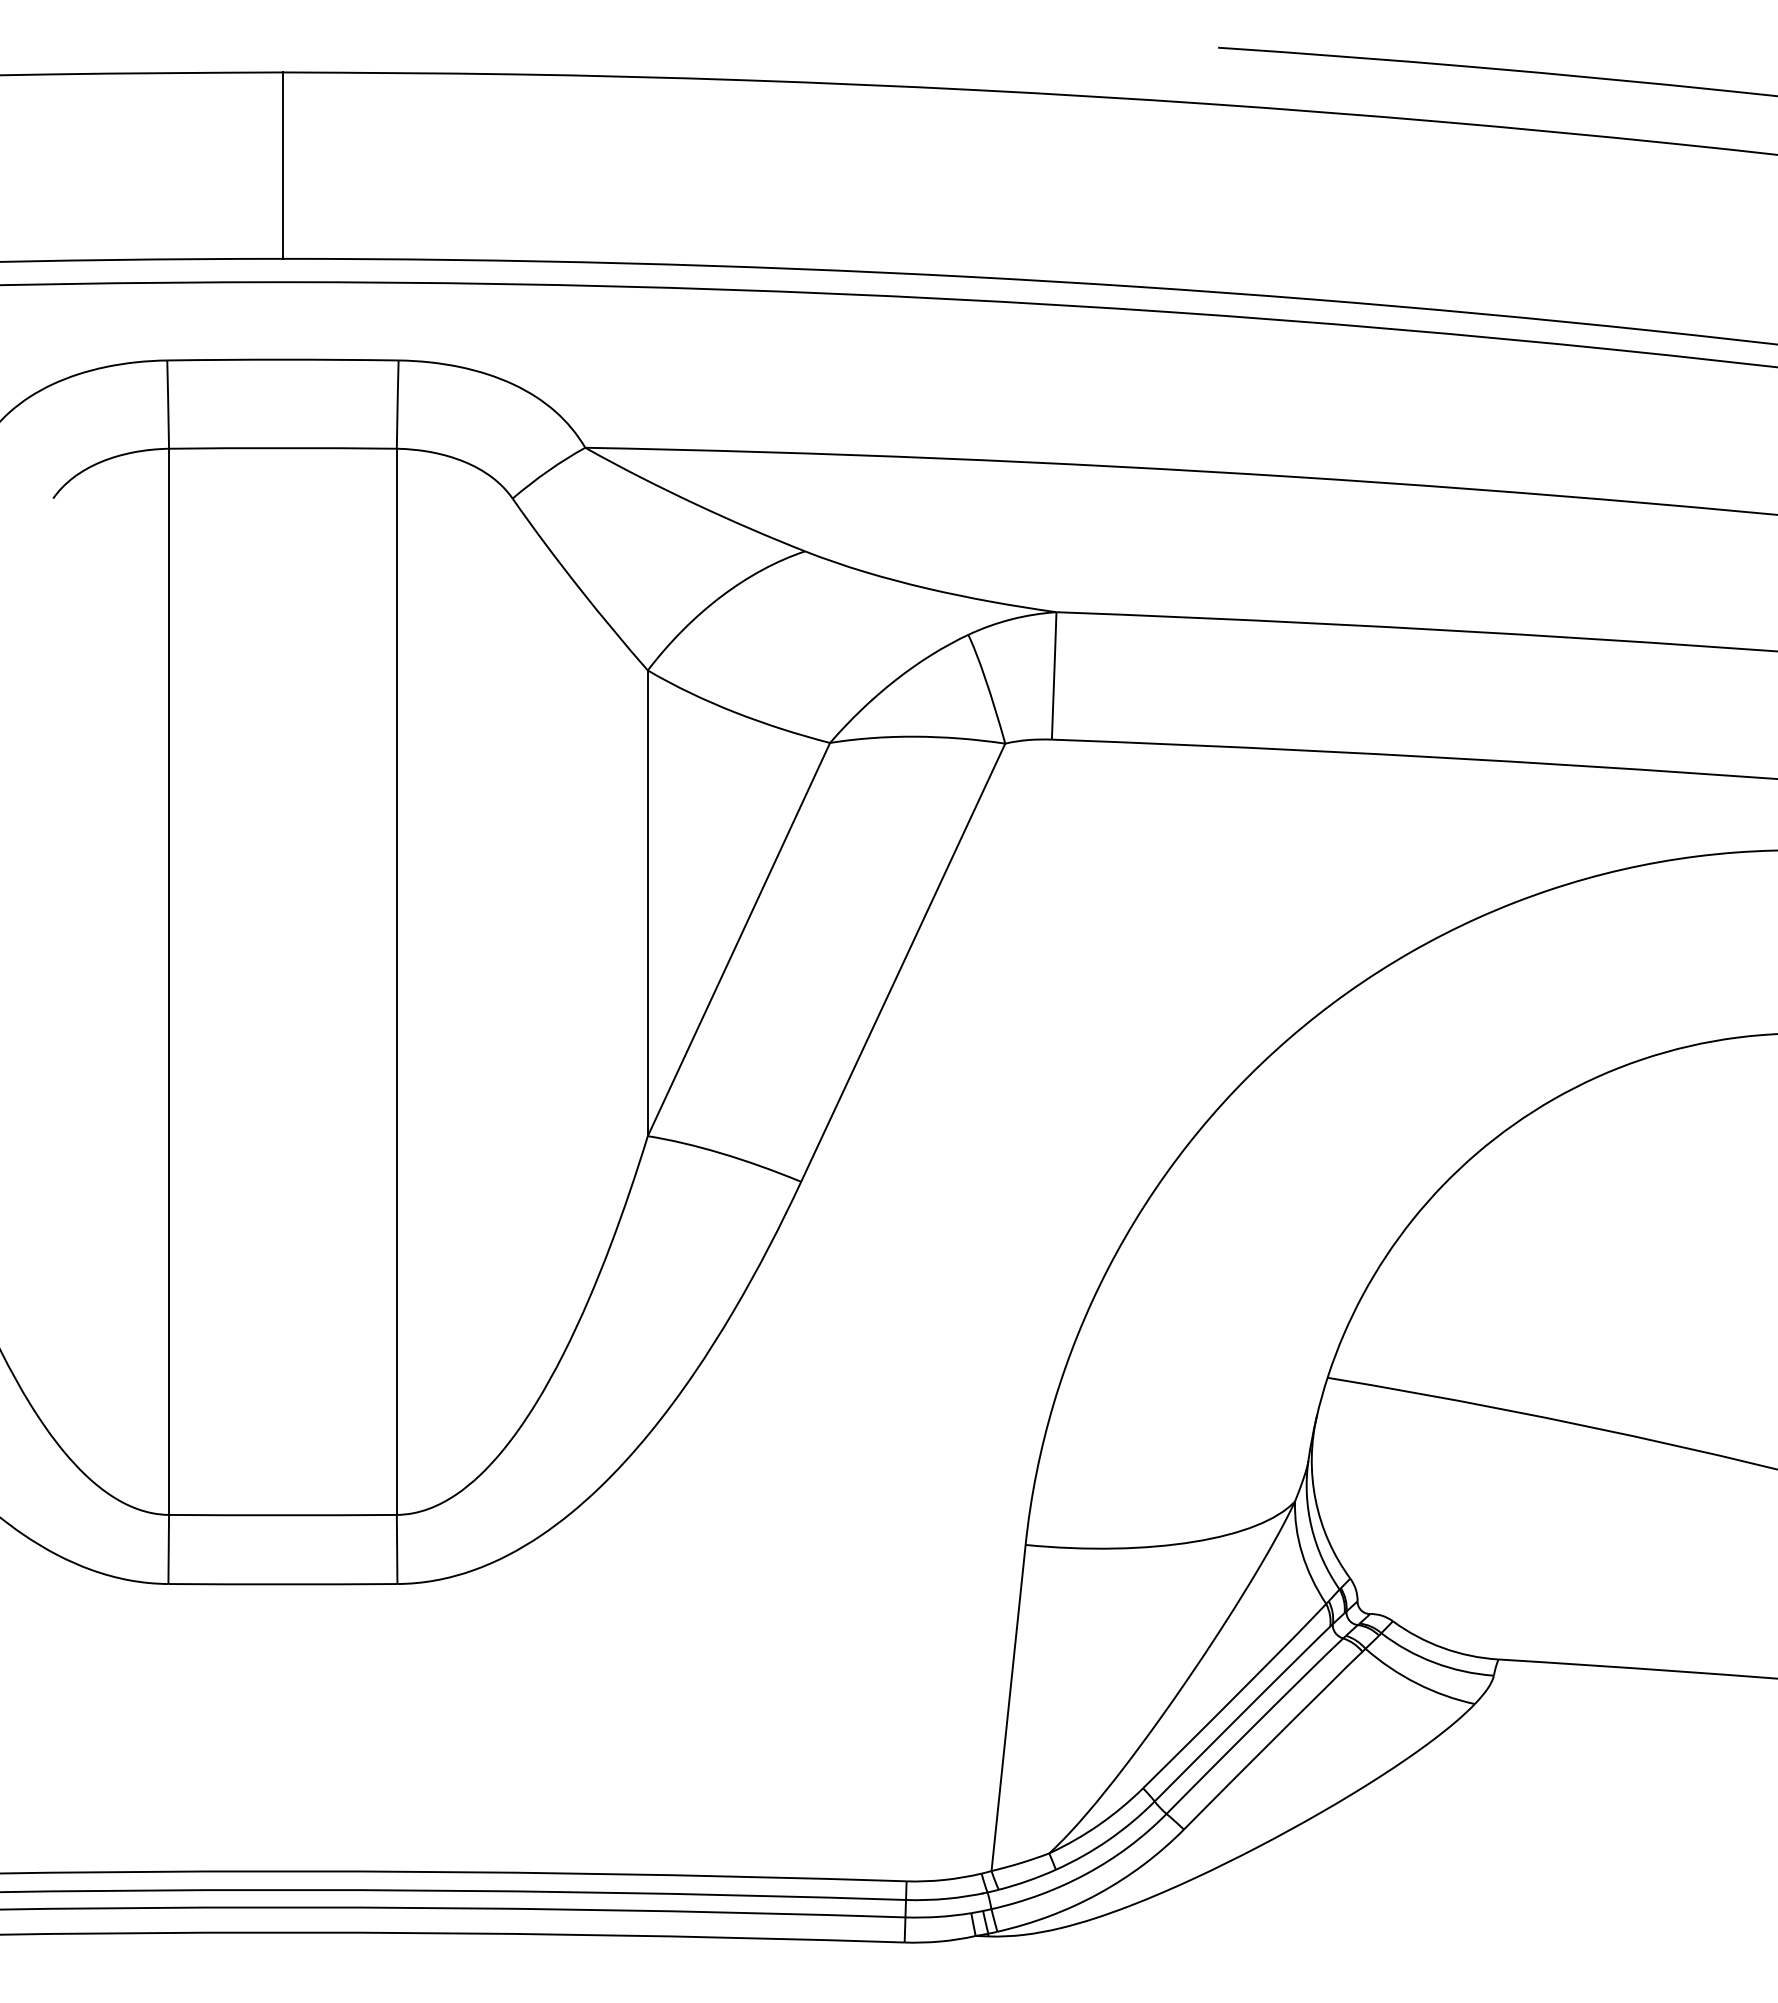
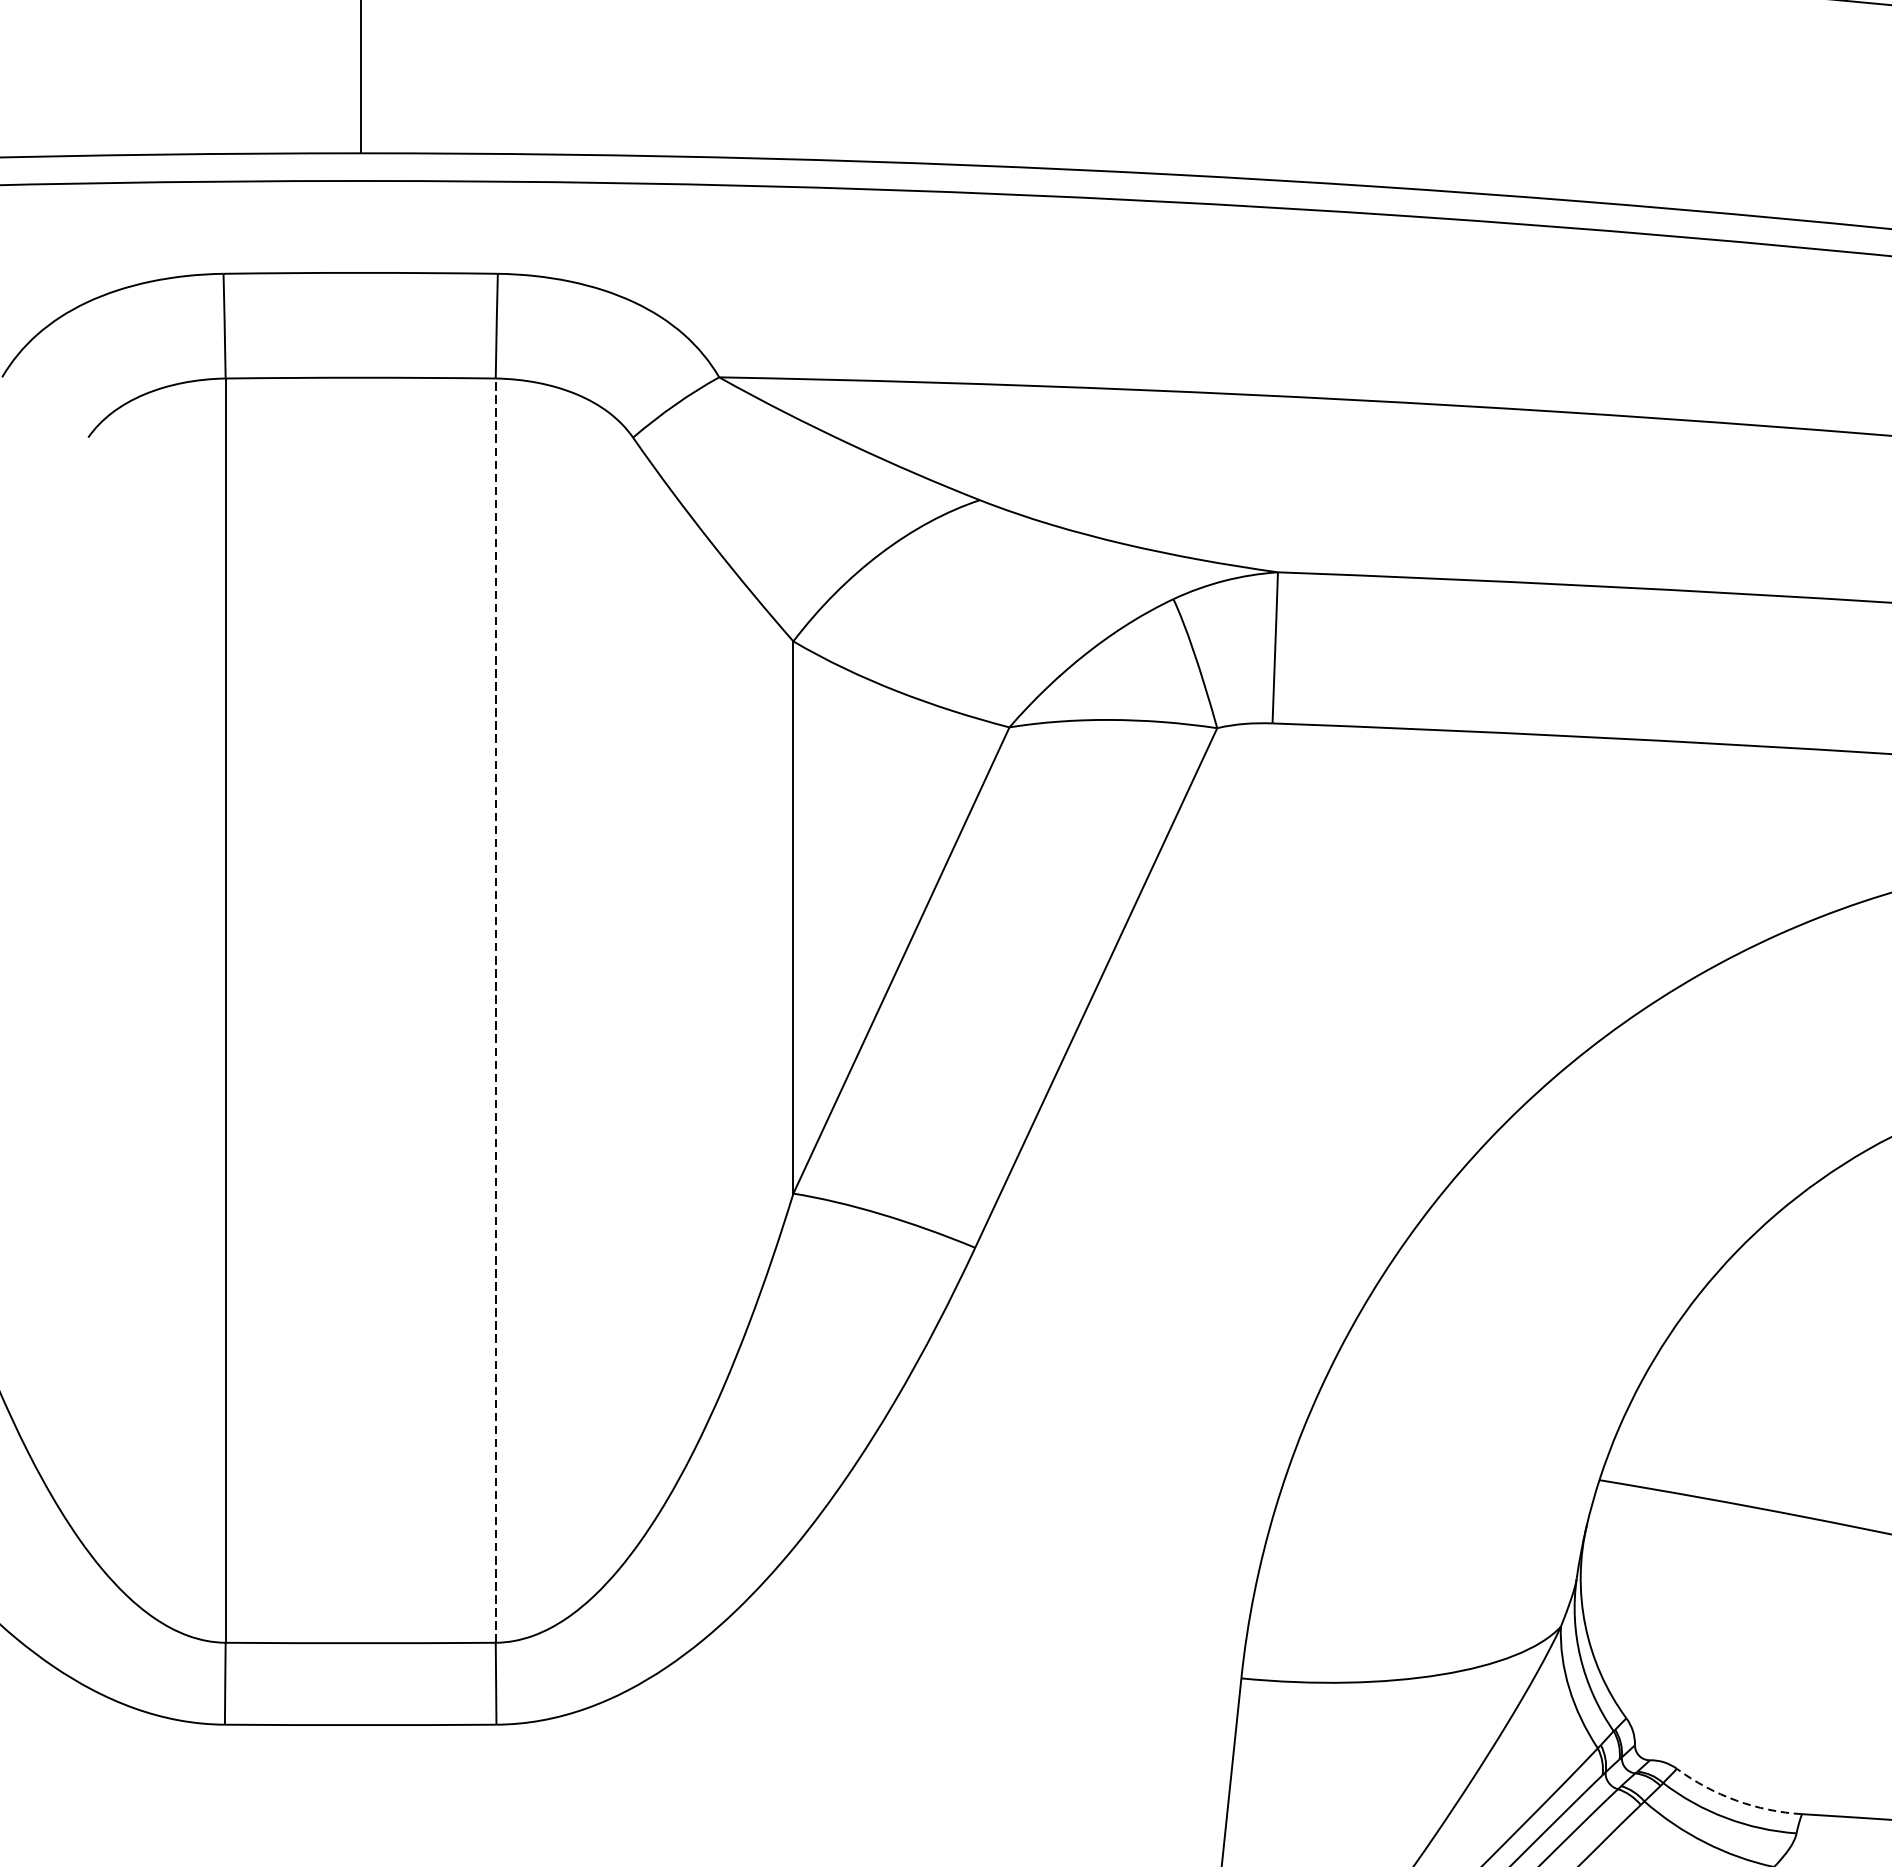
line: (396, 981) -> (495, 1010), solid -> dashed
arc: (1442, 1647) -> (1735, 1799), solid -> dashed

